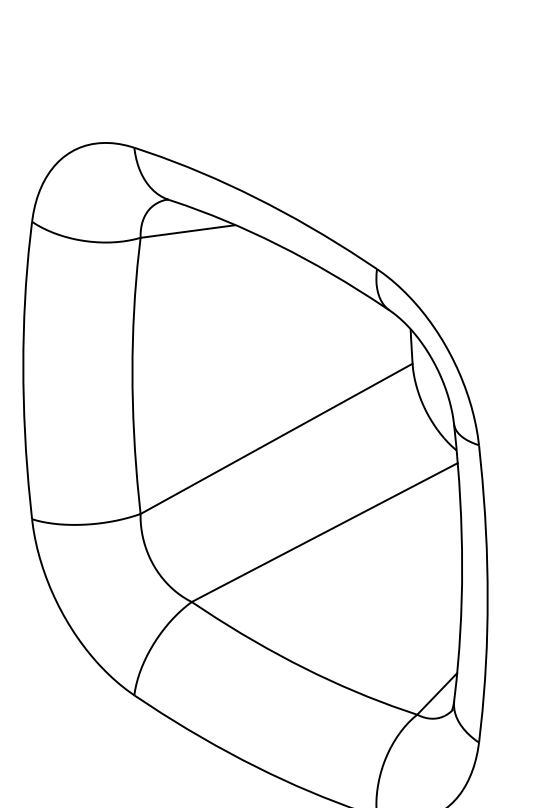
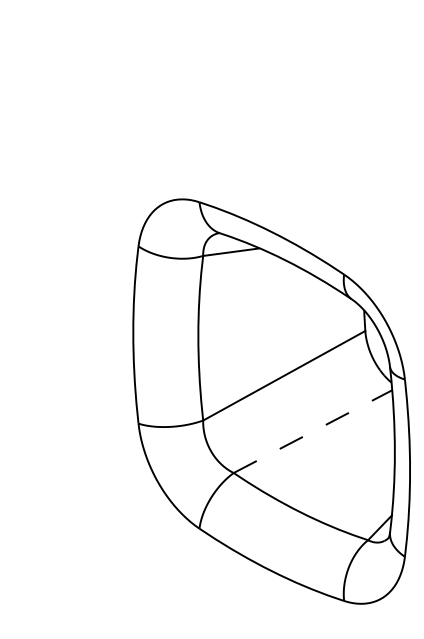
line: (325, 532) -> (313, 431), solid -> dashed

